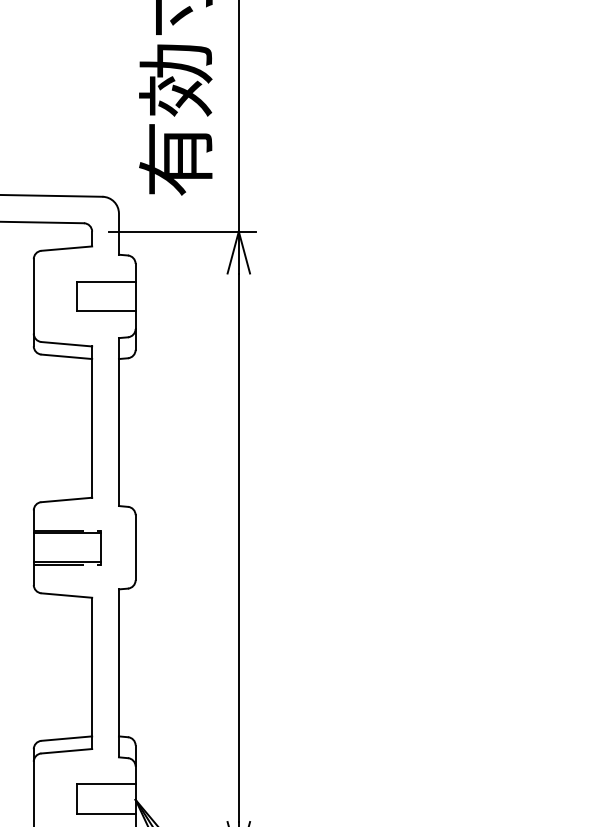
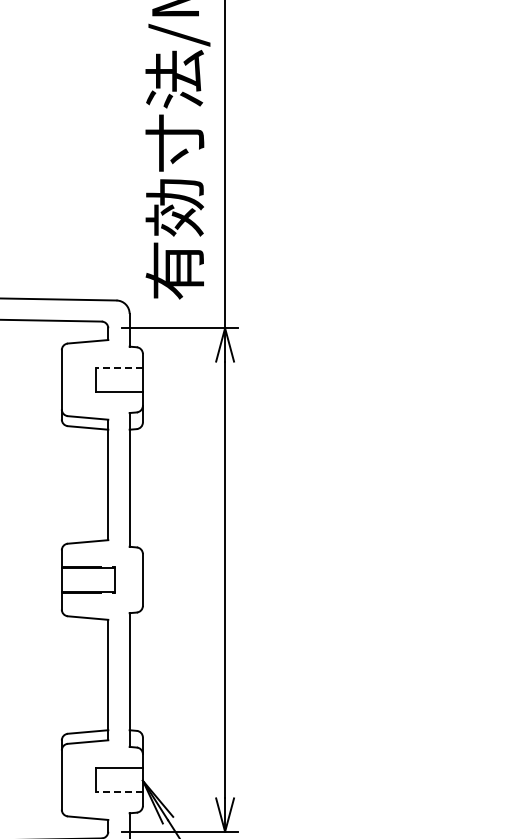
line: (106, 282) -> (119, 368), solid -> dashed
line: (106, 813) -> (119, 791), solid -> dashed

